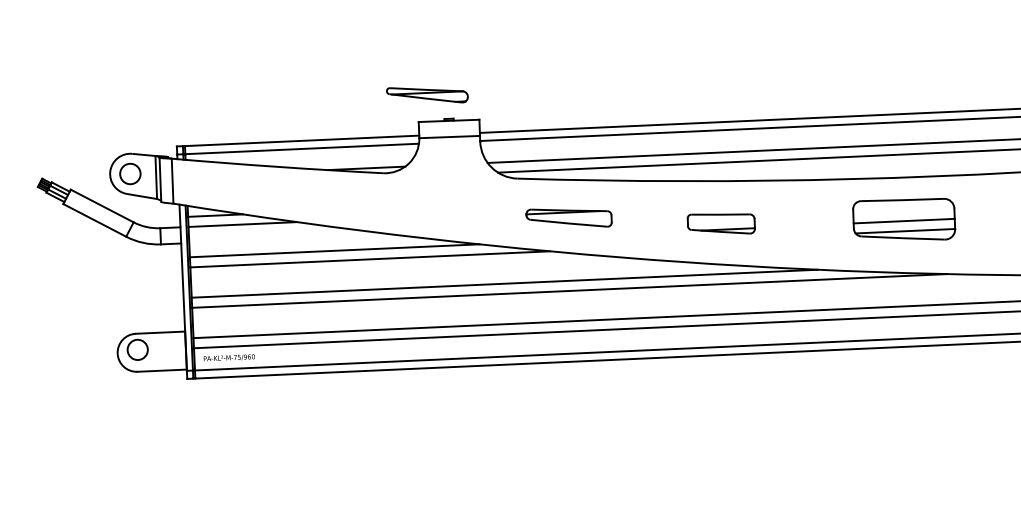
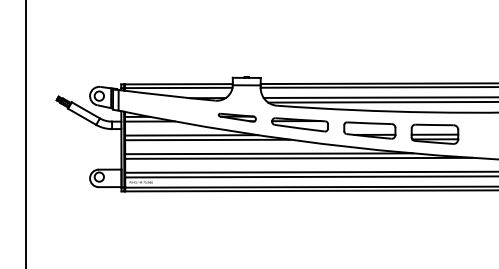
part: (425, 94) -> (236, 117), moved
part: (567, 217) -> (299, 124), size x1.43
part: (903, 218) -> (434, 133), moved
part: (720, 224) -> (369, 130), size x1.67

